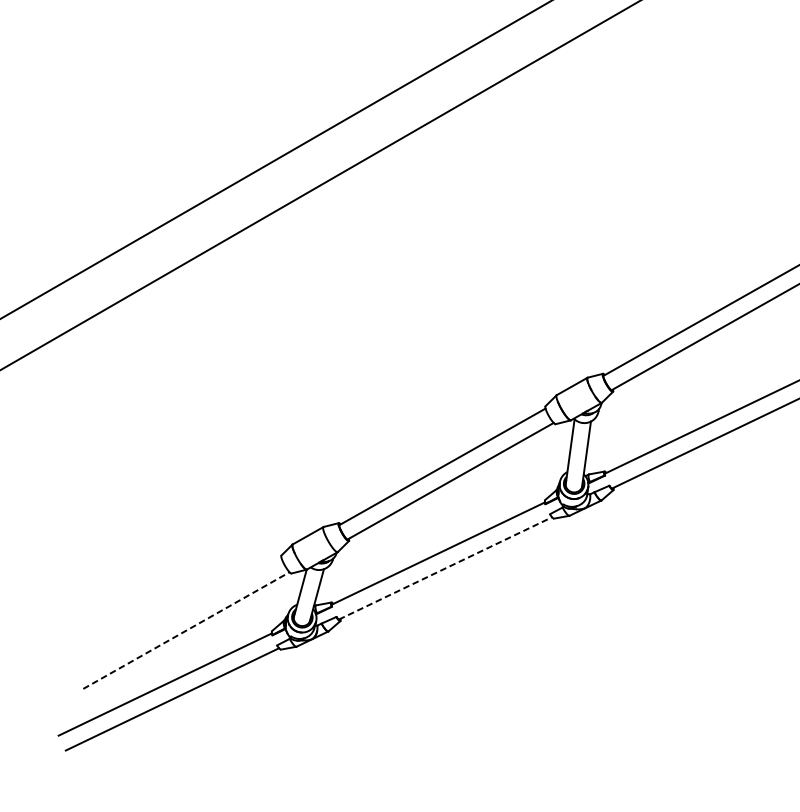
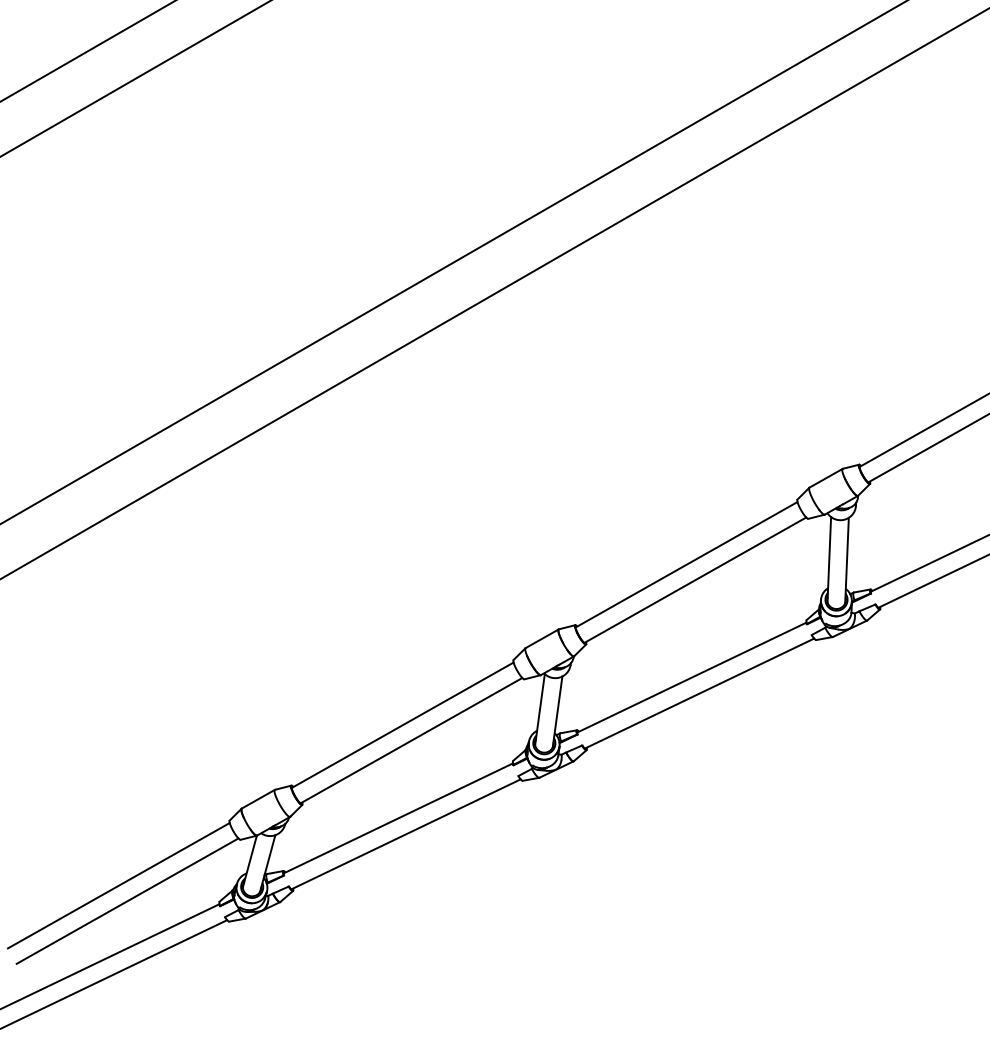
line: (445, 568) -> (406, 834), dashed -> solid
line: (178, 616) -> (118, 885), added
line: (187, 629) -> (128, 900), dashed -> solid

